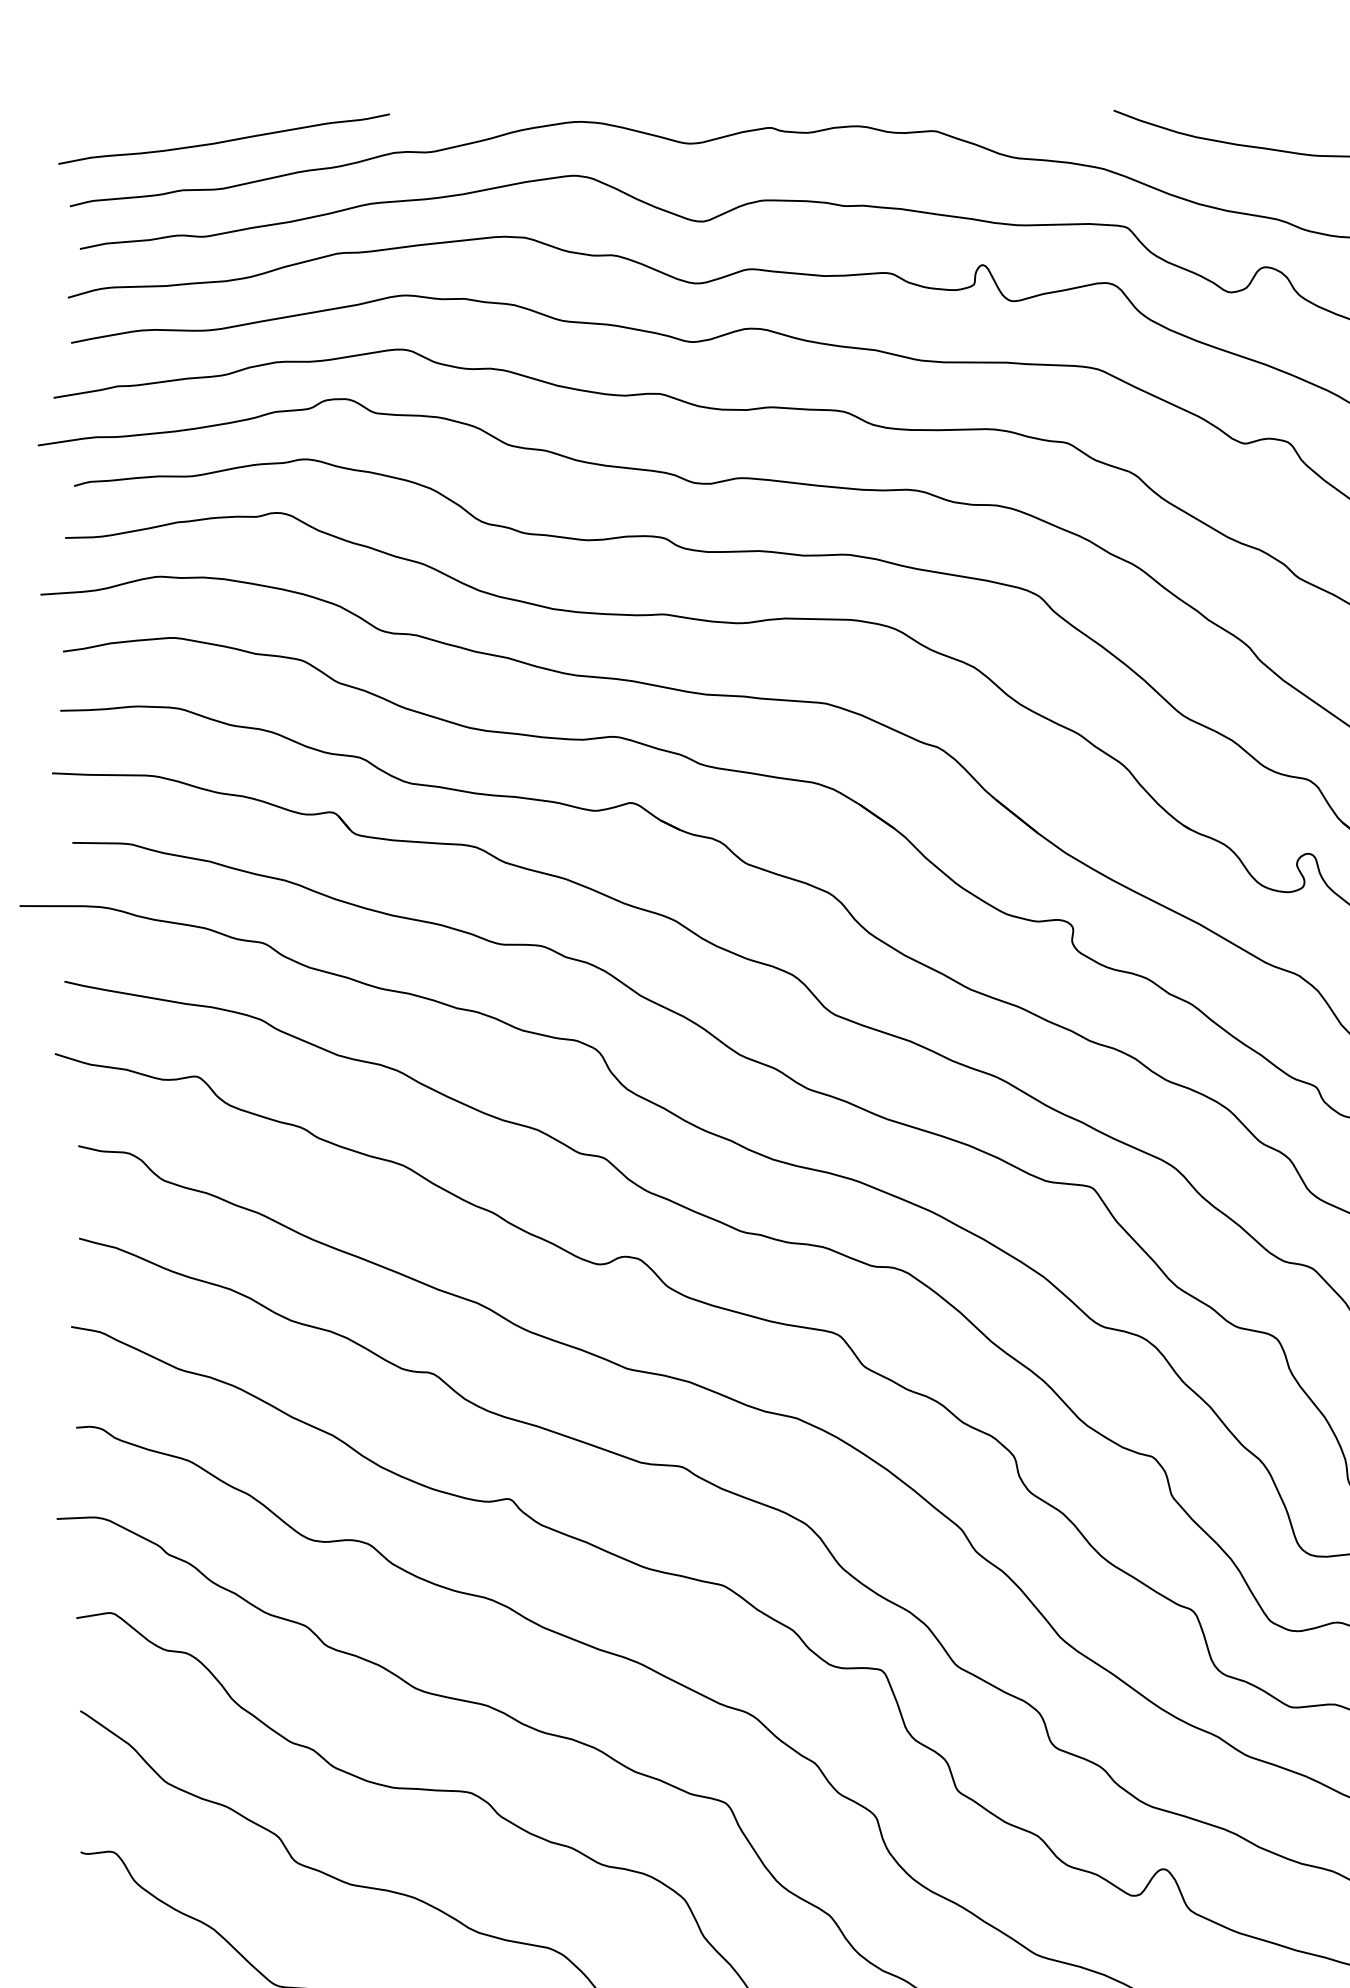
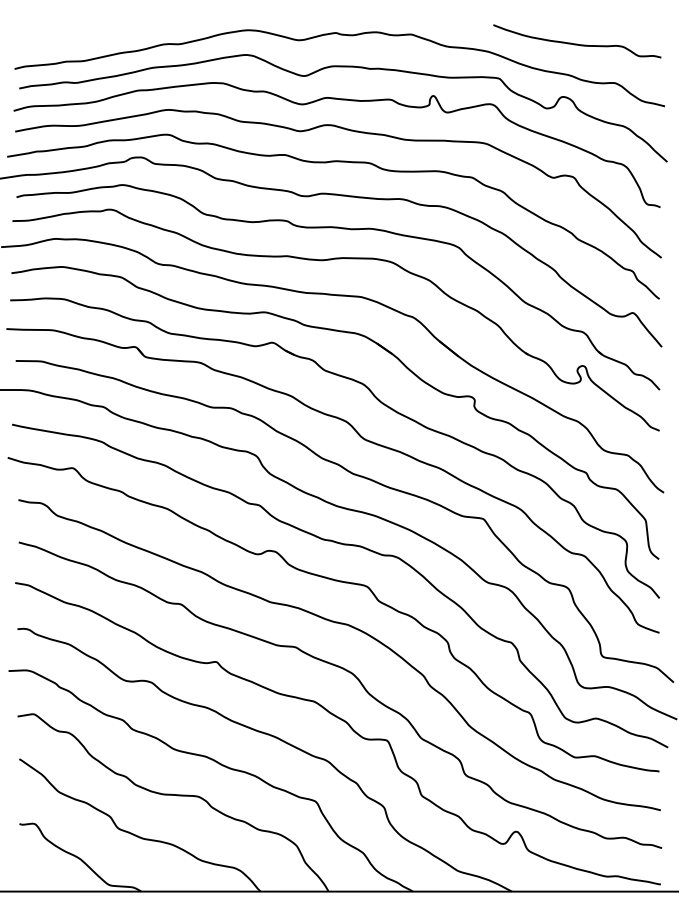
curve: (224, 139) -> (85, 38), removed

